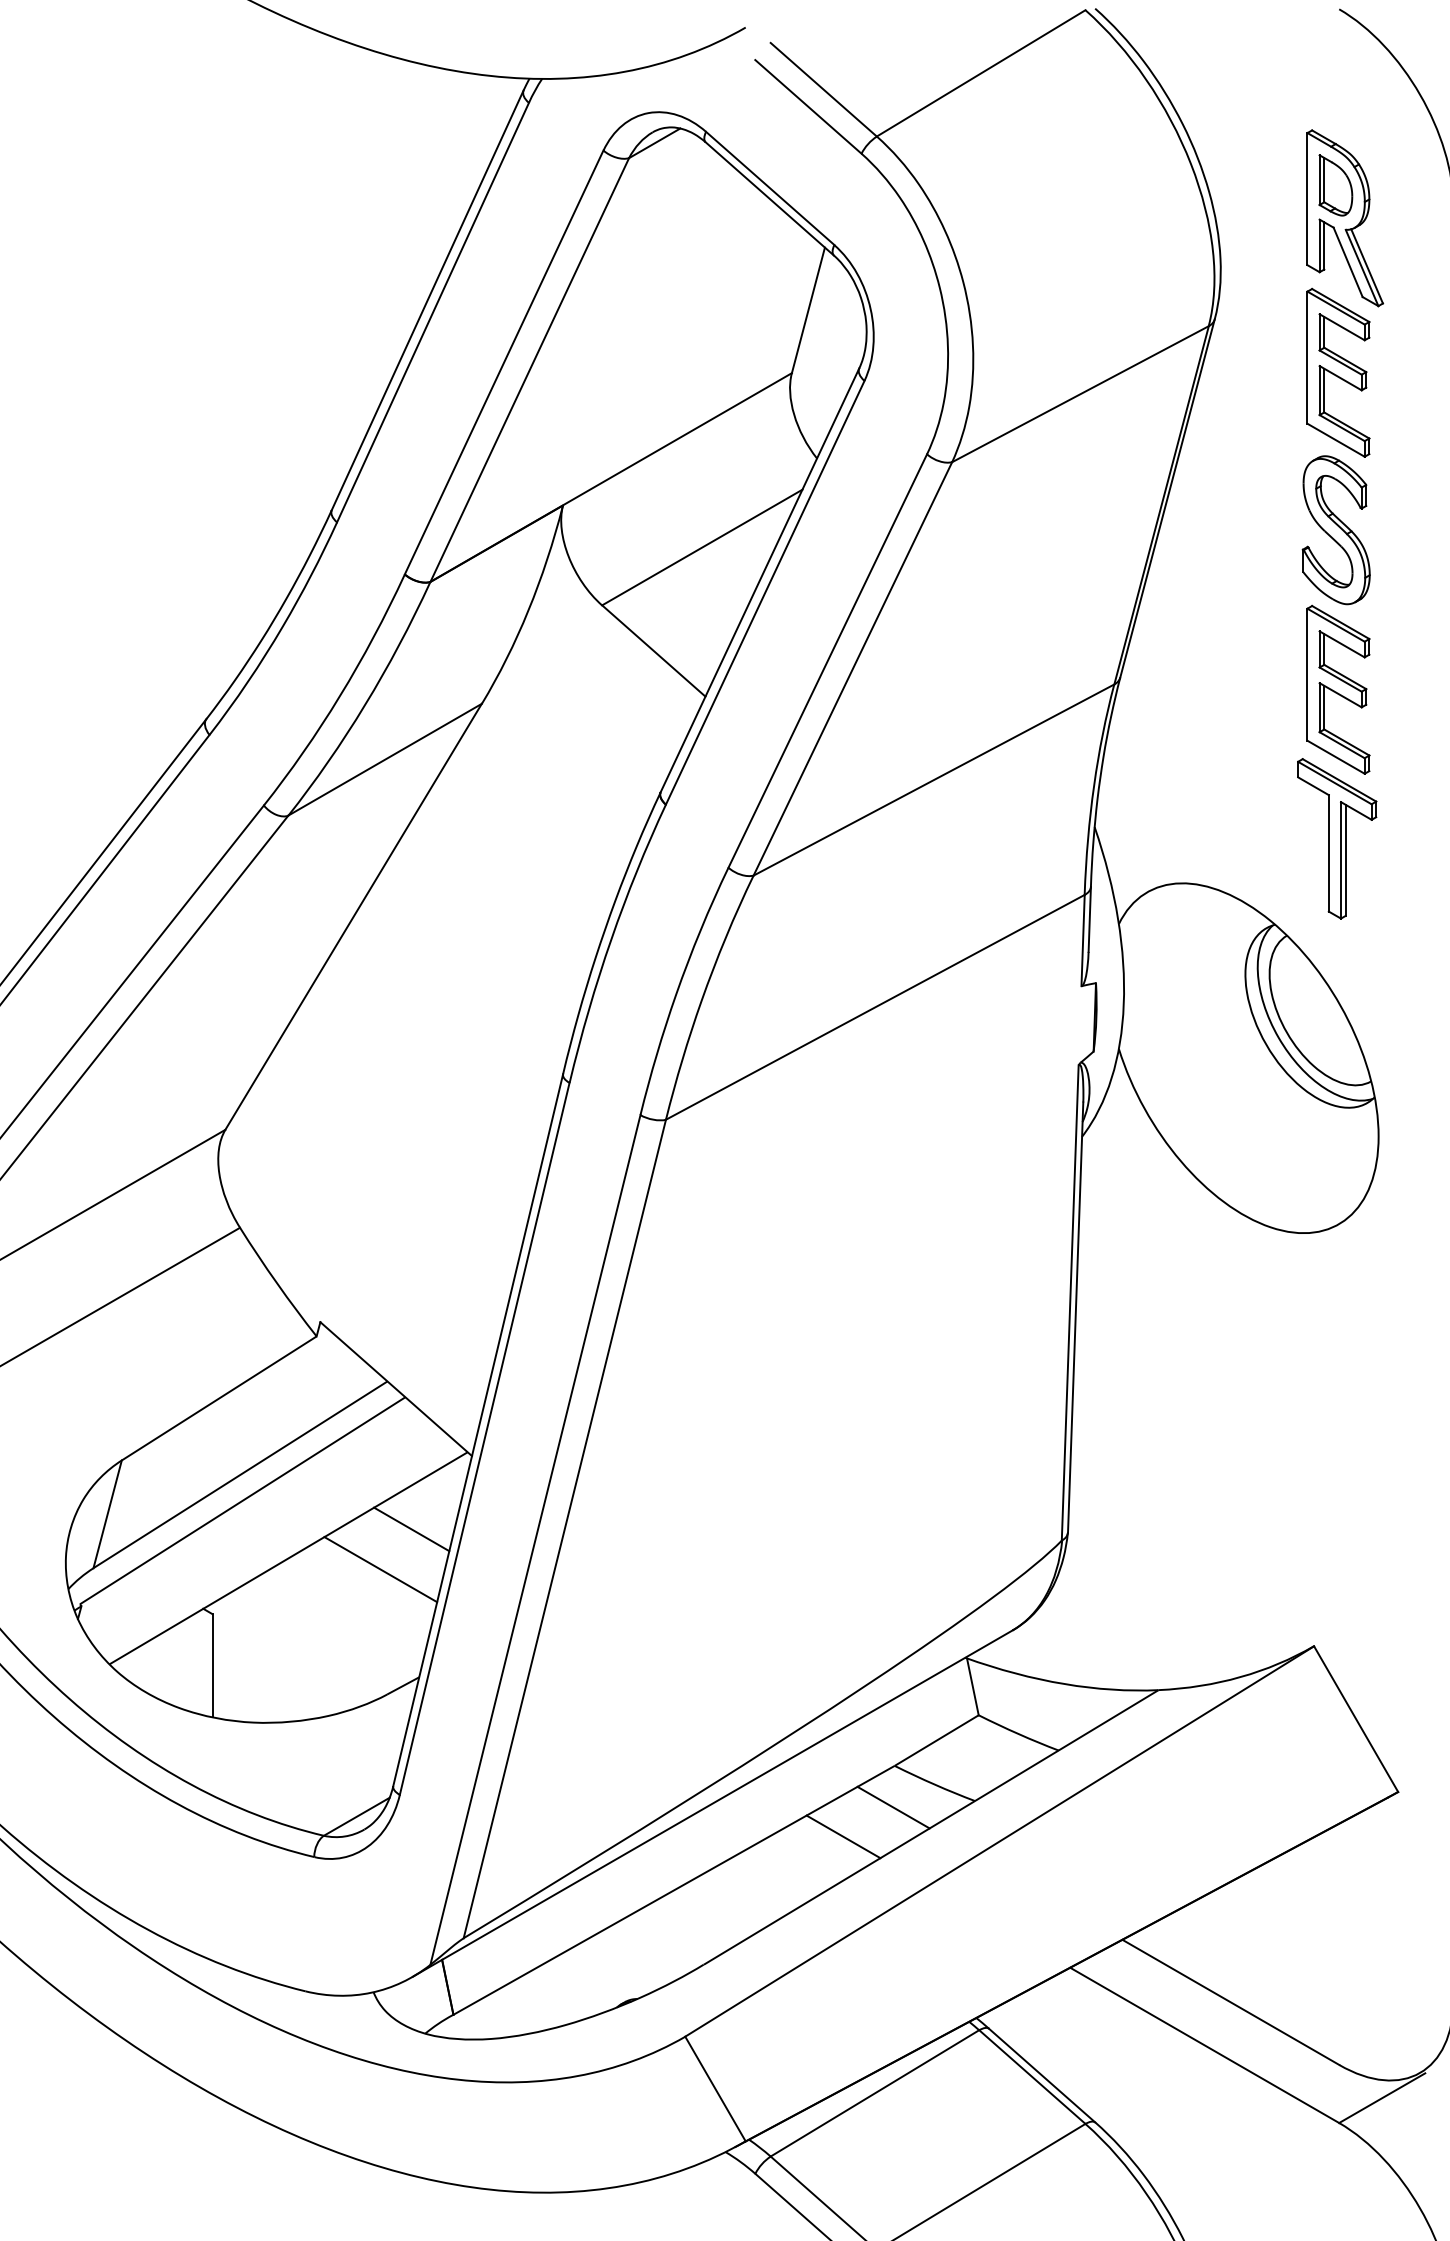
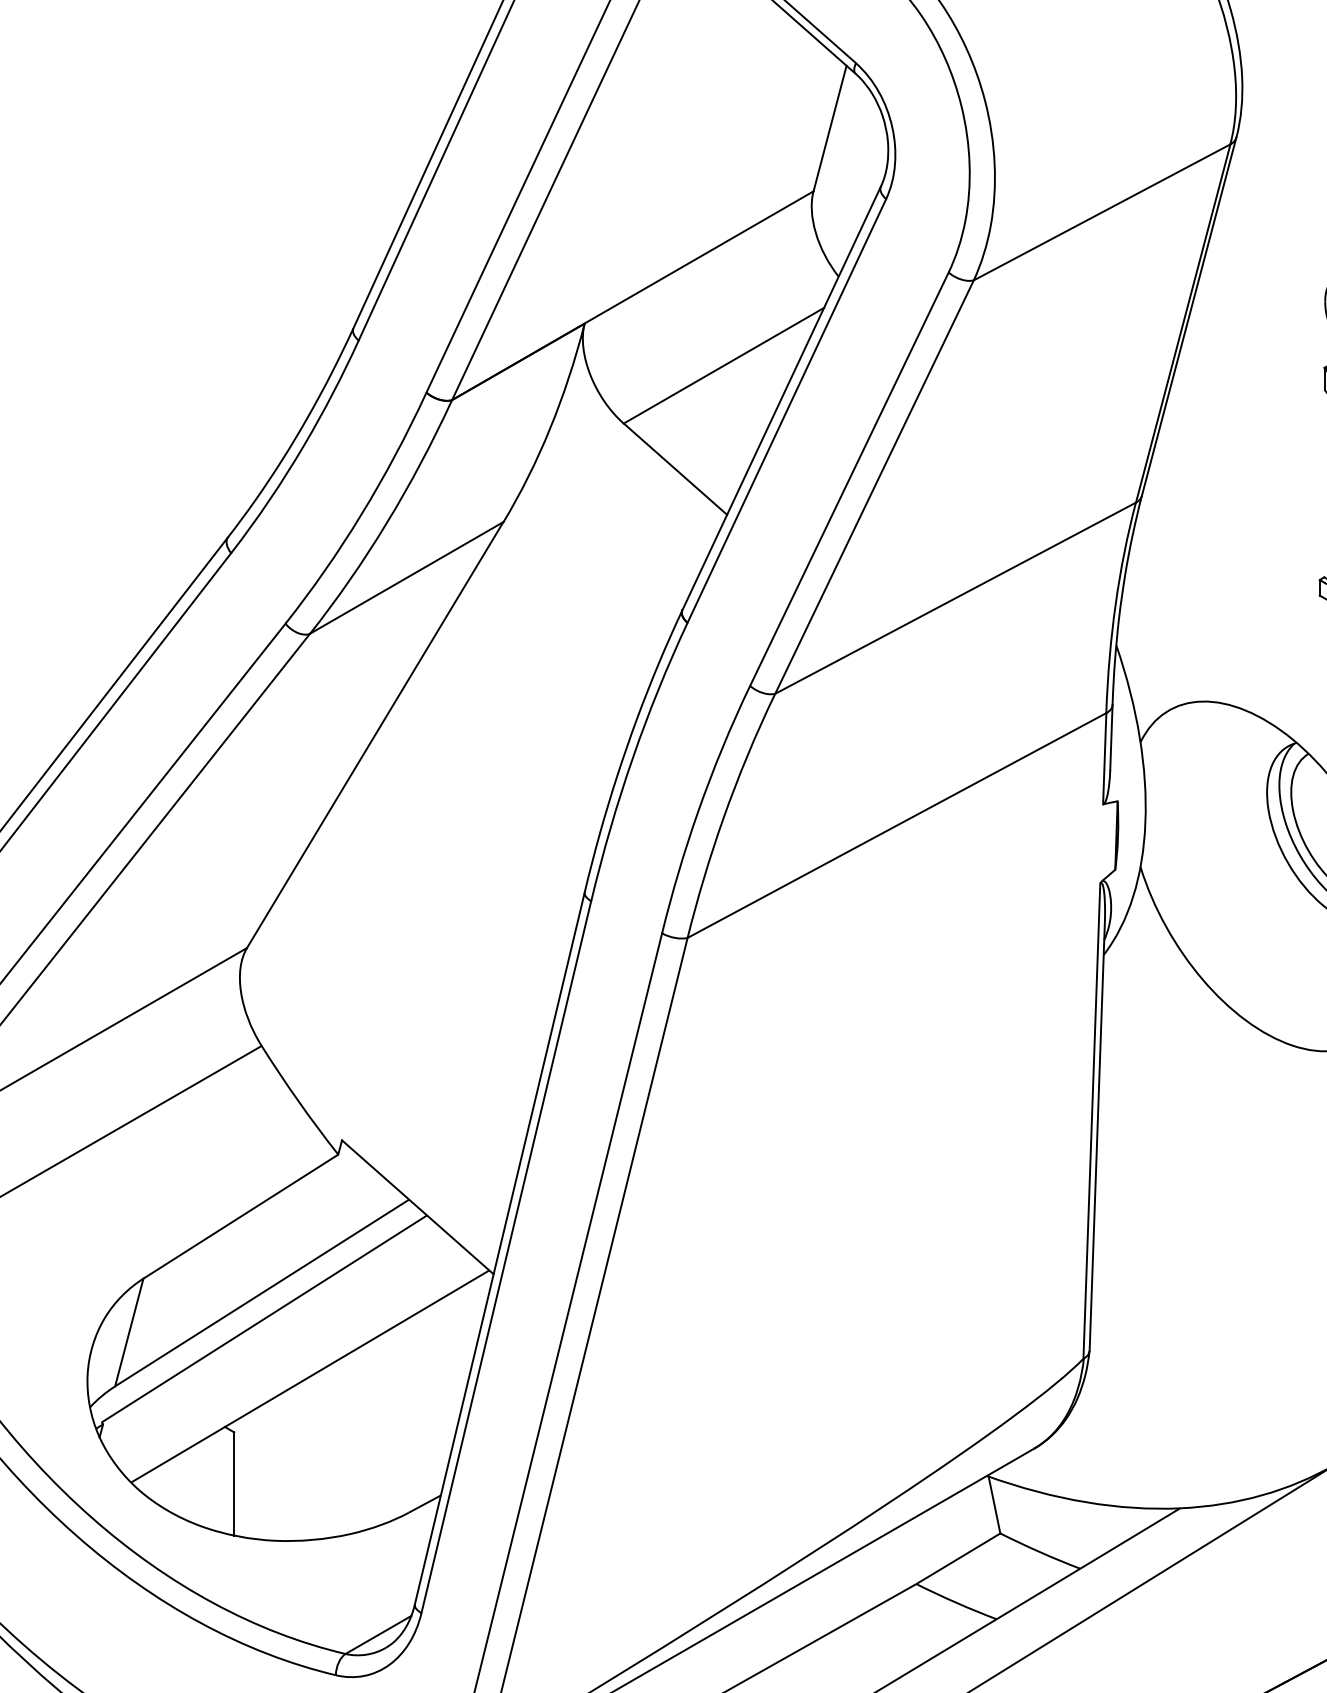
line: (411, 1529) -> (433, 1347), removed
line: (380, 1569) -> (402, 1387), removed
line: (893, 1807) -> (915, 1625), removed
line: (843, 1836) -> (865, 1654), removed

